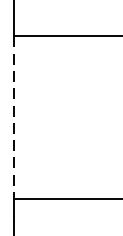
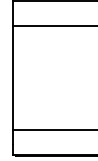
line: (14, 118) -> (12, 78), dashed -> solid

